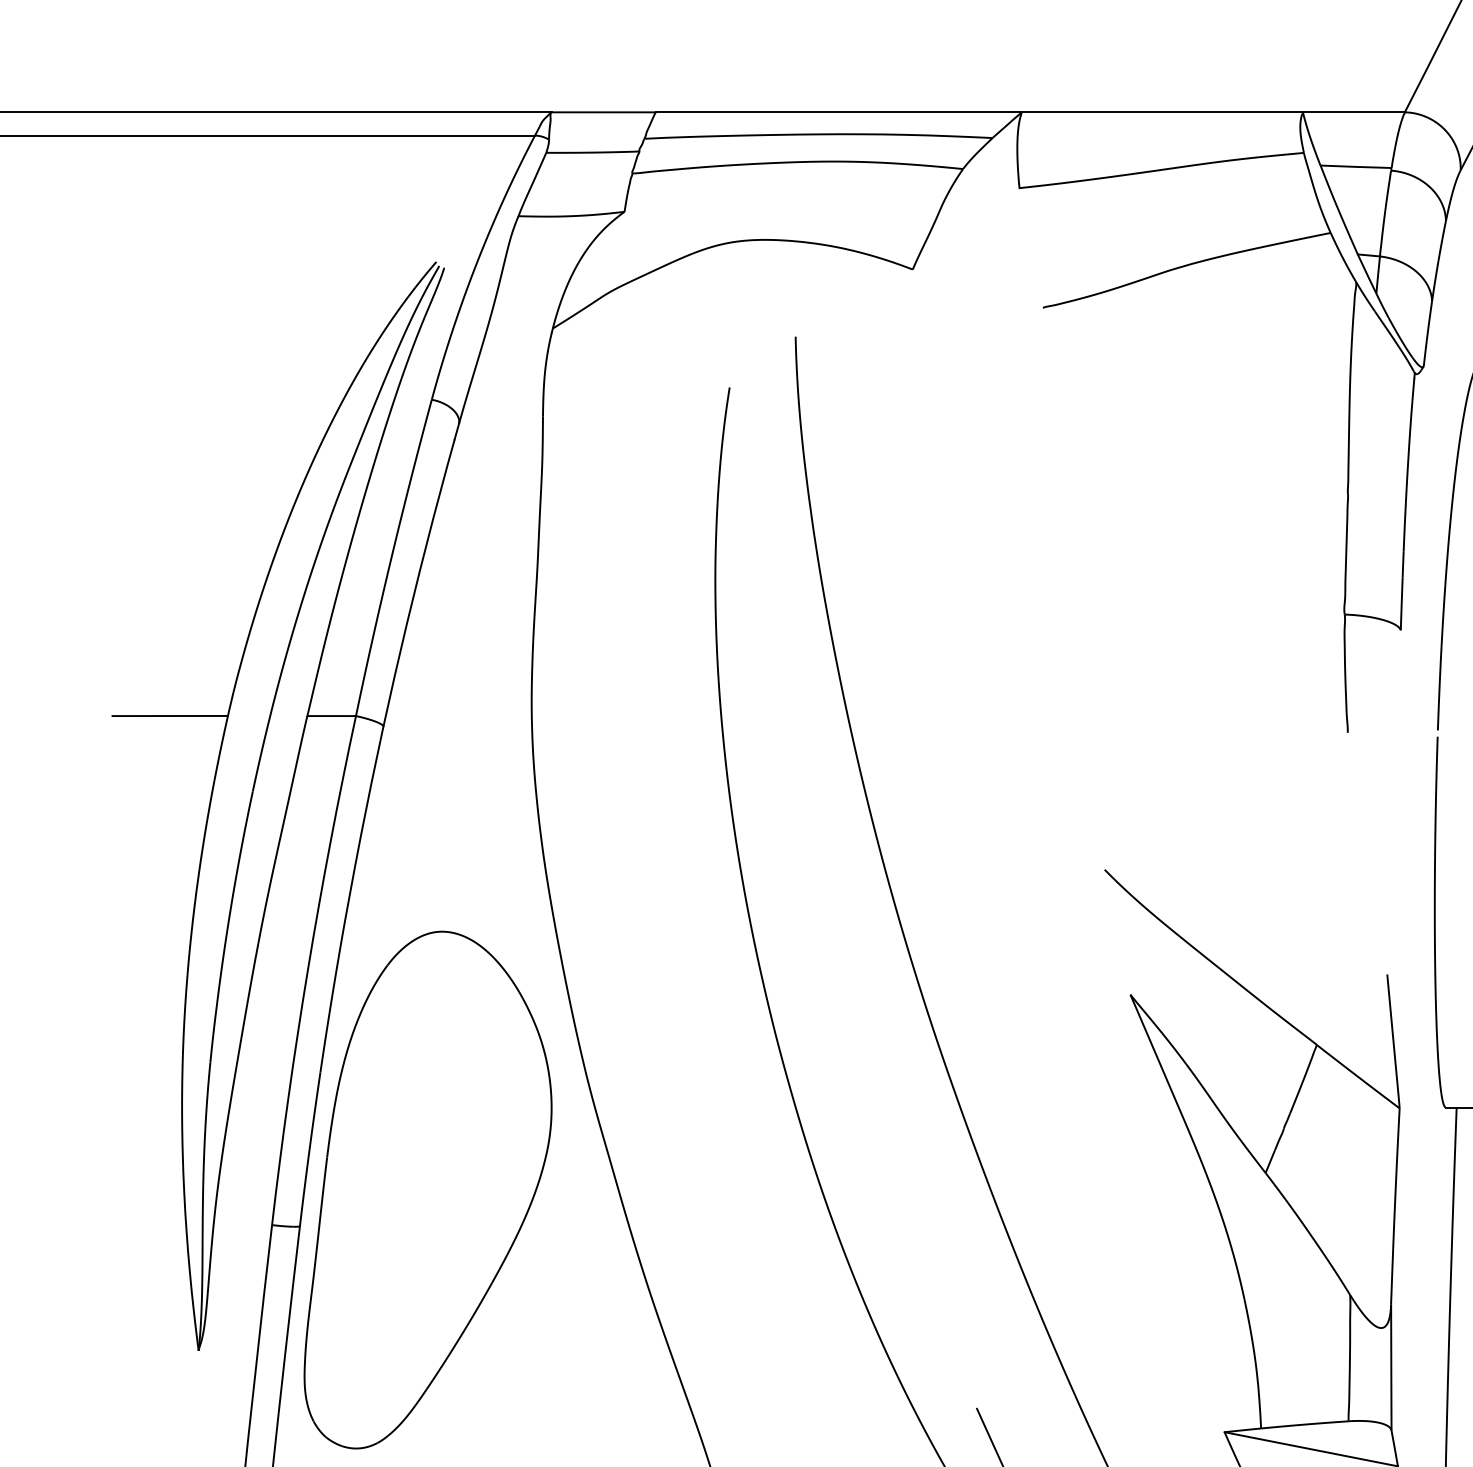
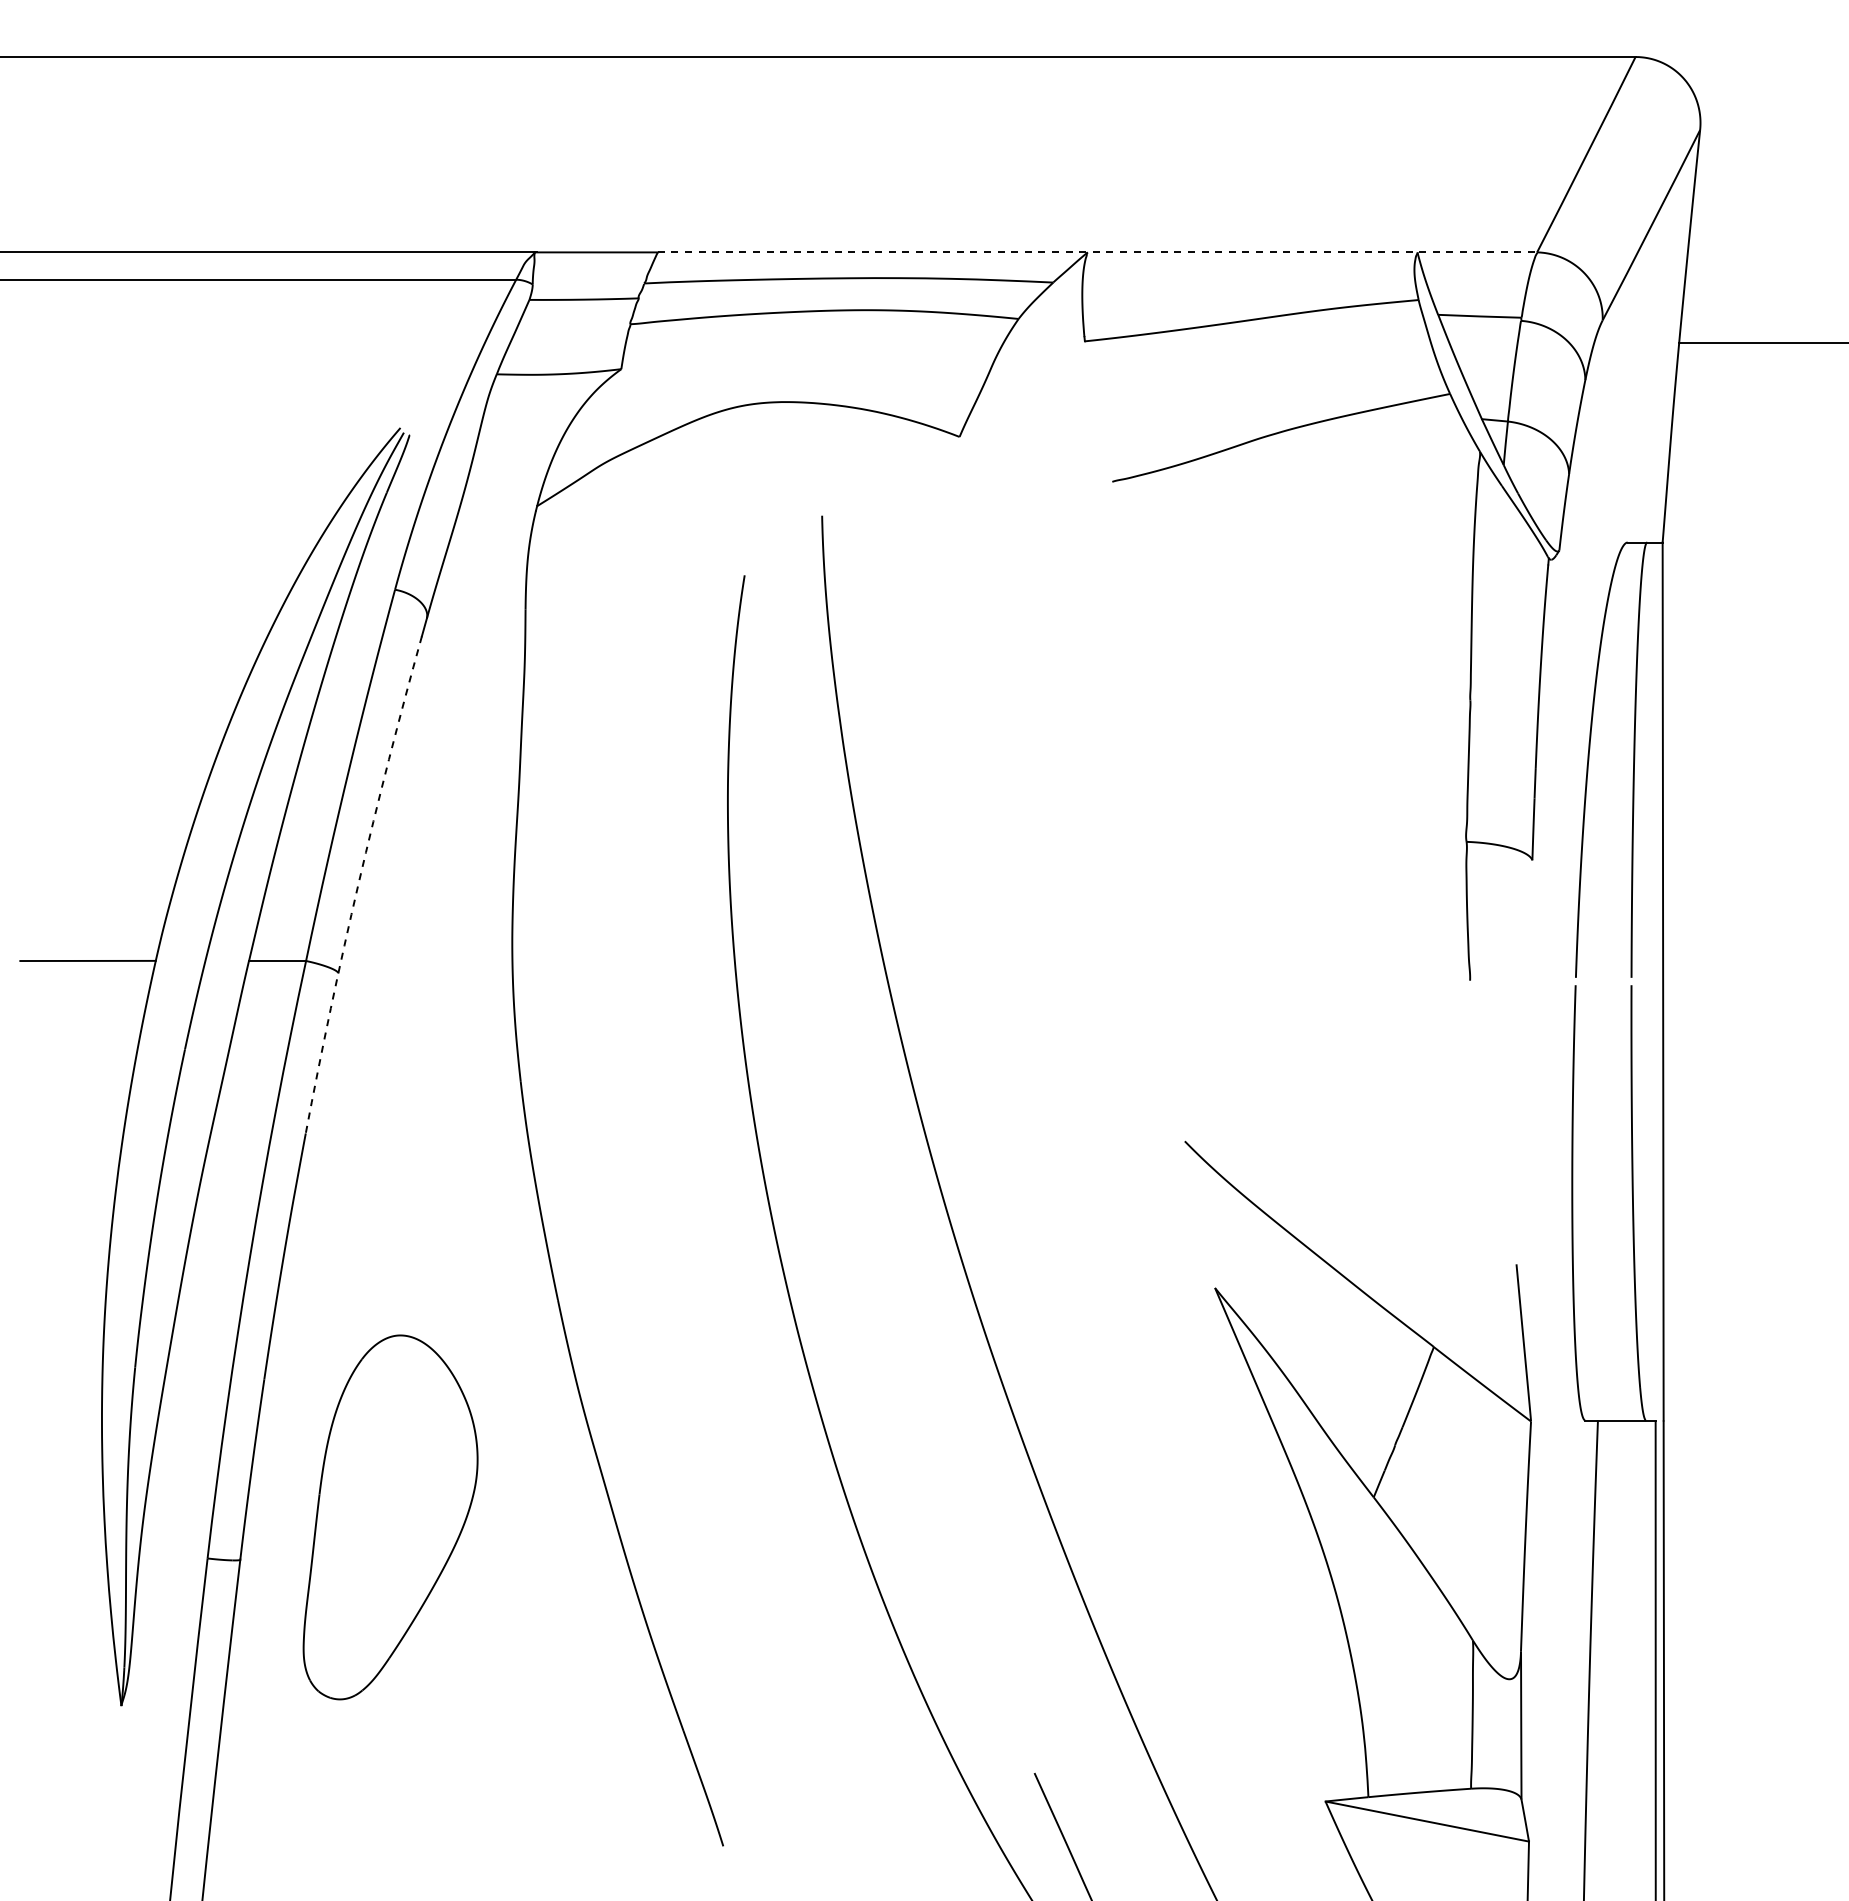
line: (1030, 112) -> (1097, 252), solid -> dashed
arc: (400, 650) -> (358, 883), solid -> dashed
part: (427, 1190) -> (390, 1517), size x0.6

